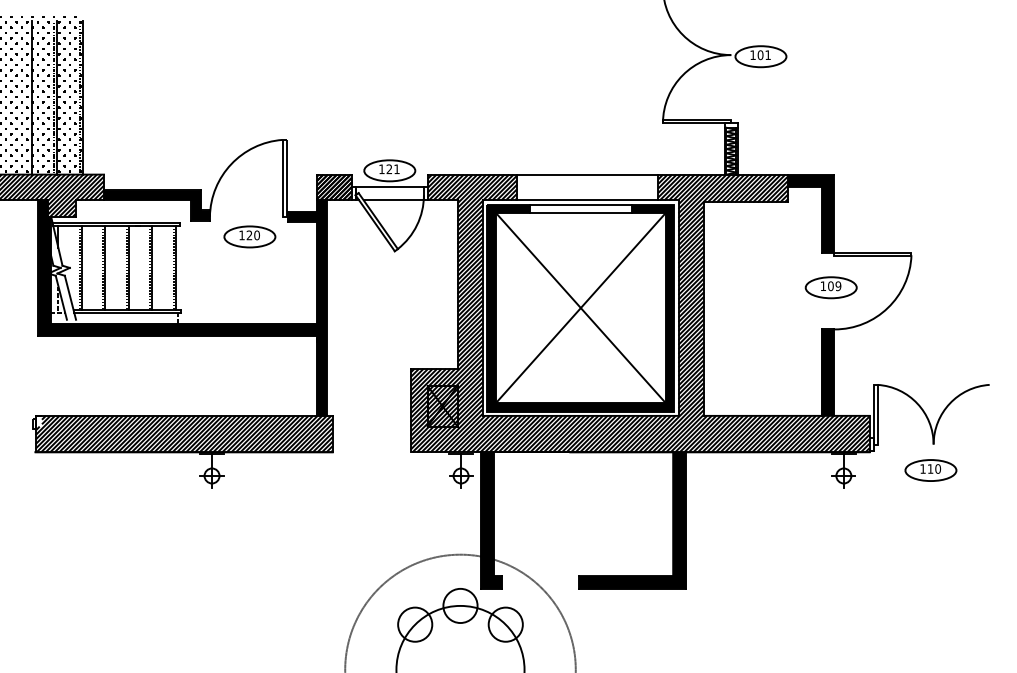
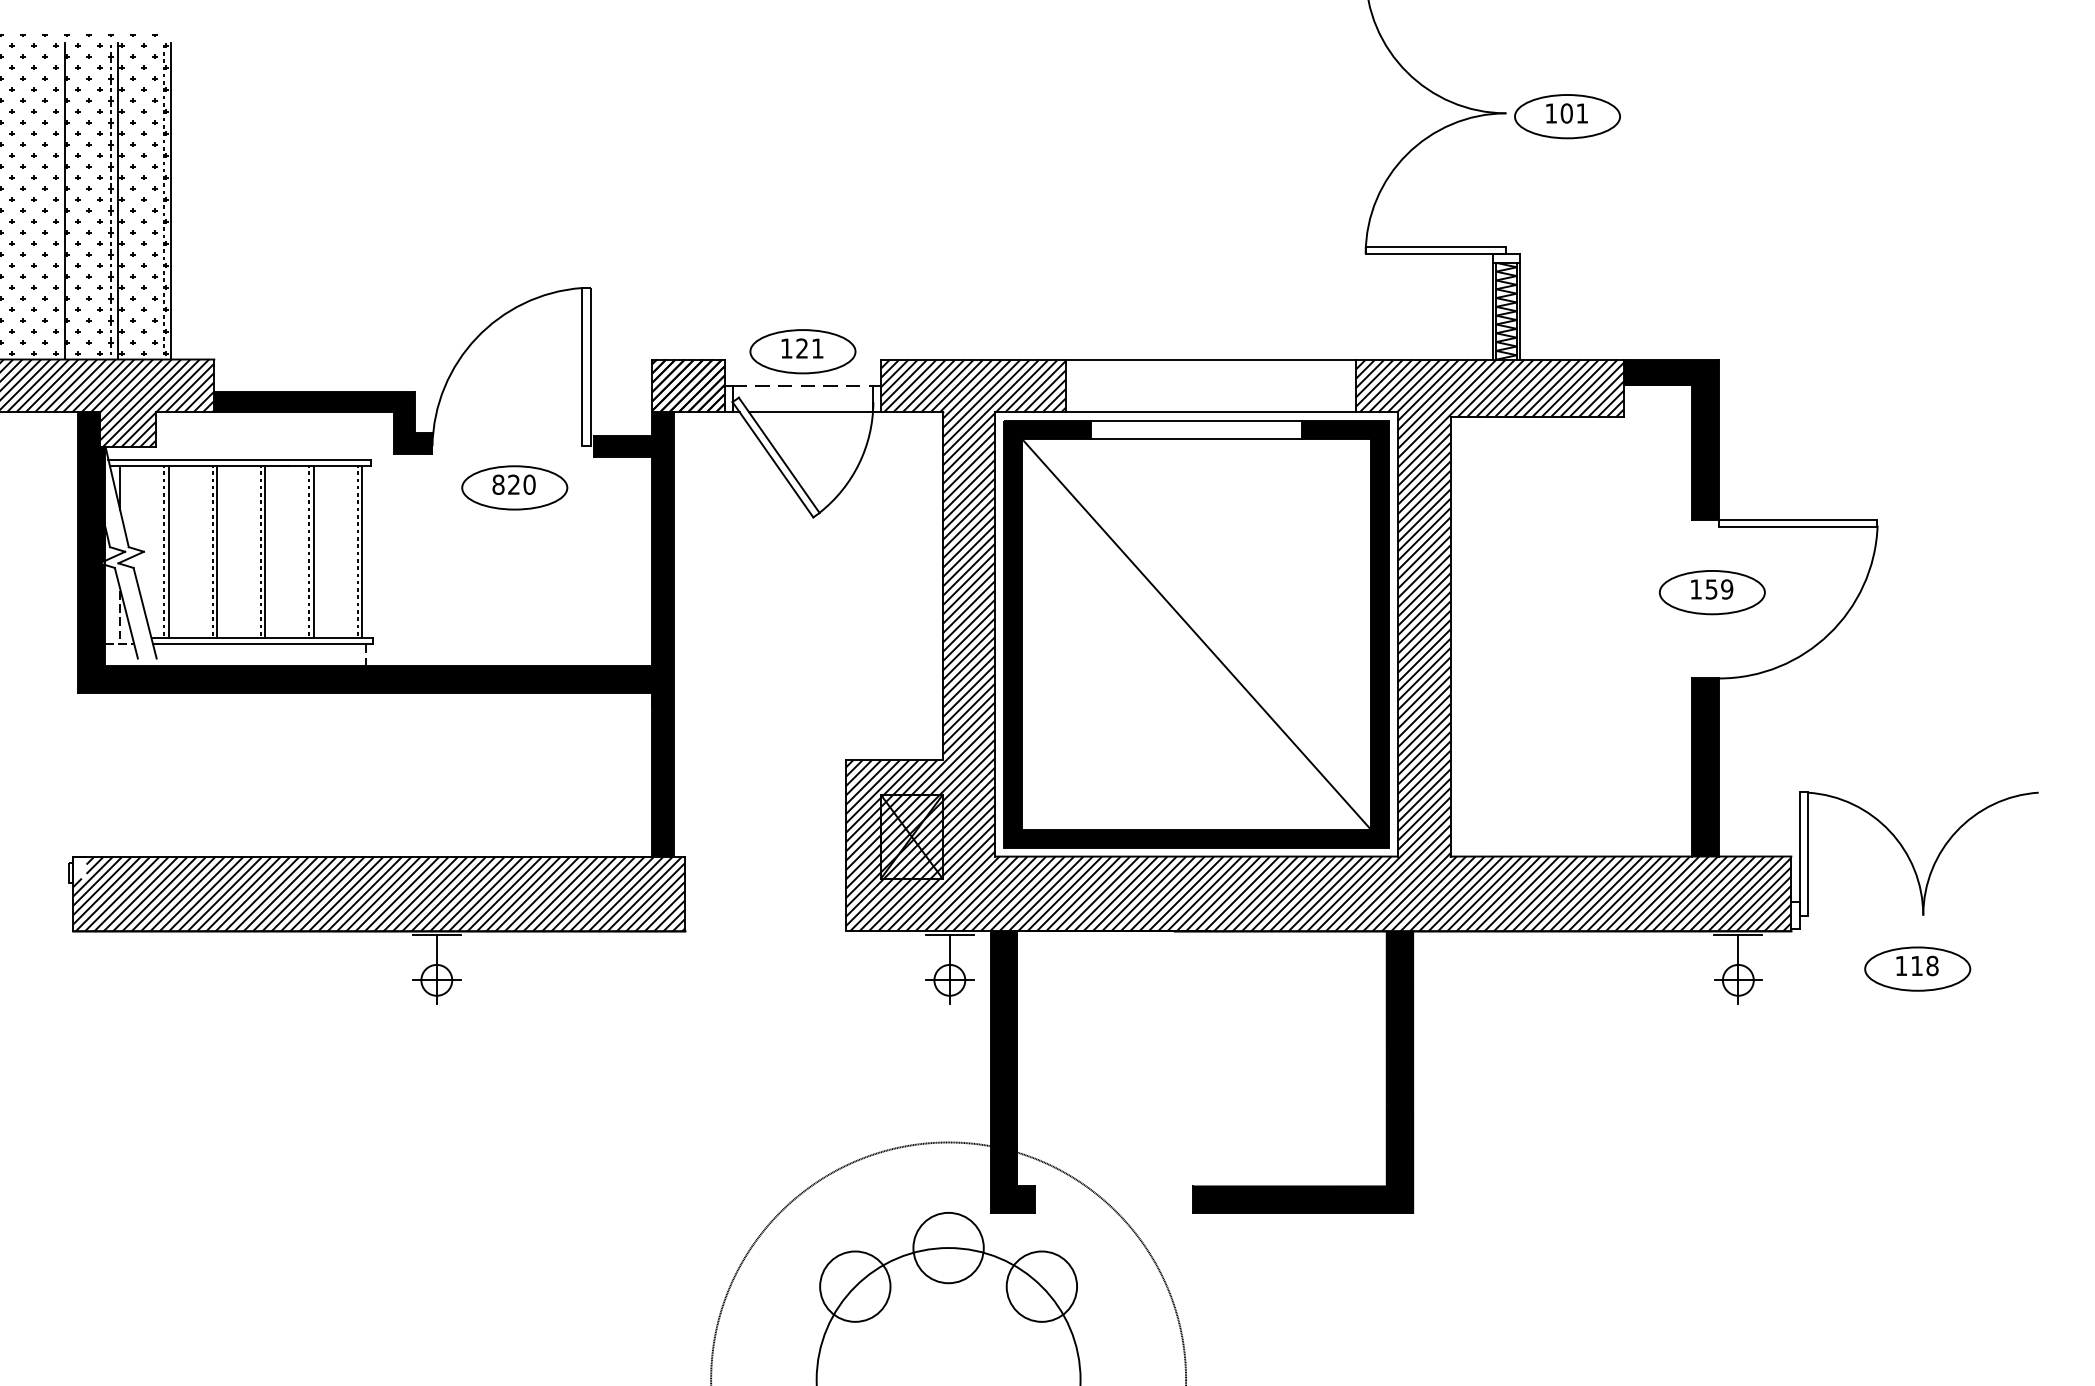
line: (390, 187) -> (804, 386), solid -> dashed
text: (241, 235) -> (497, 484), 120 -> 820
text: (830, 286) -> (1710, 590), 109 -> 159
line: (580, 308) -> (1195, 635), removed
text: (938, 468) -> (1933, 964), 110 -> 118

